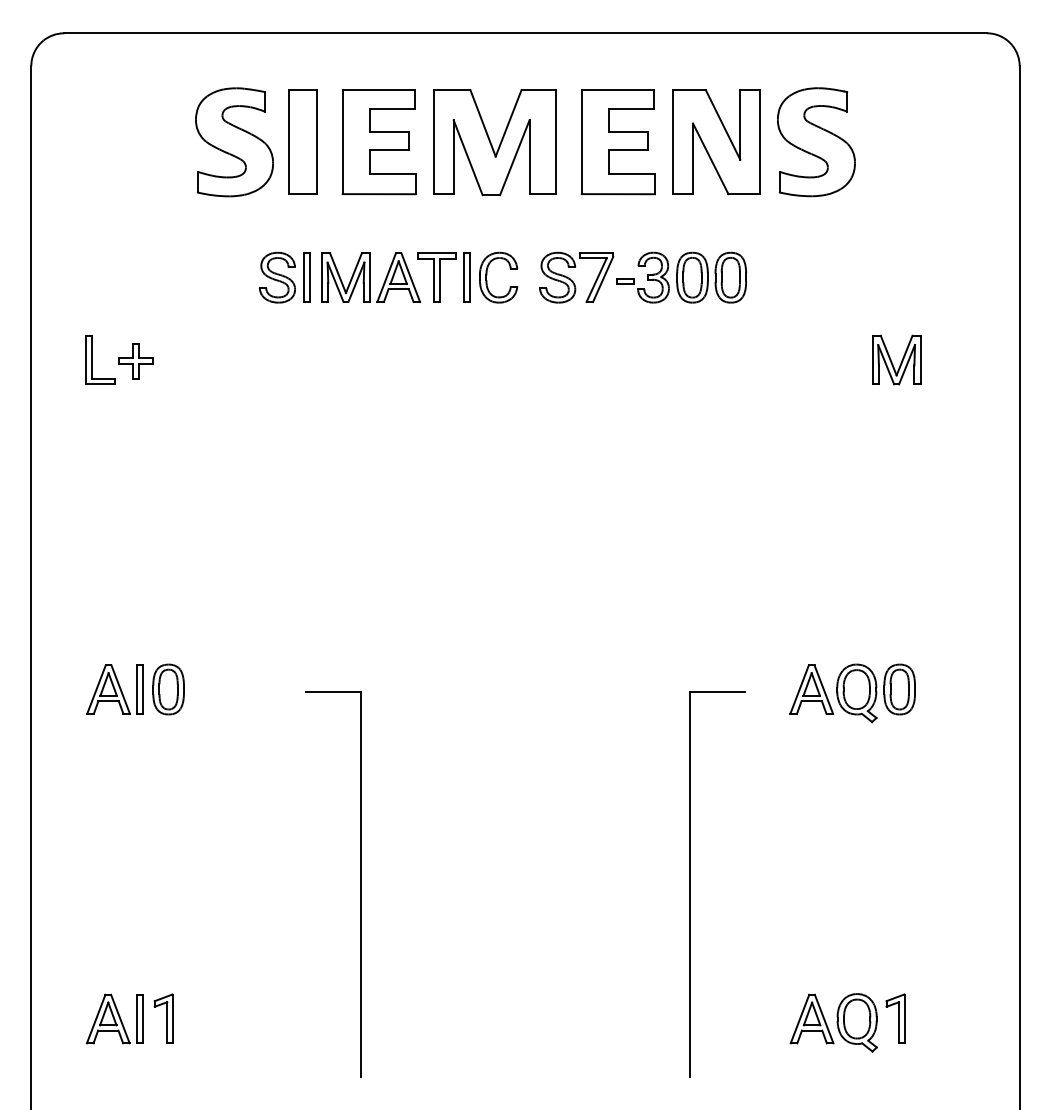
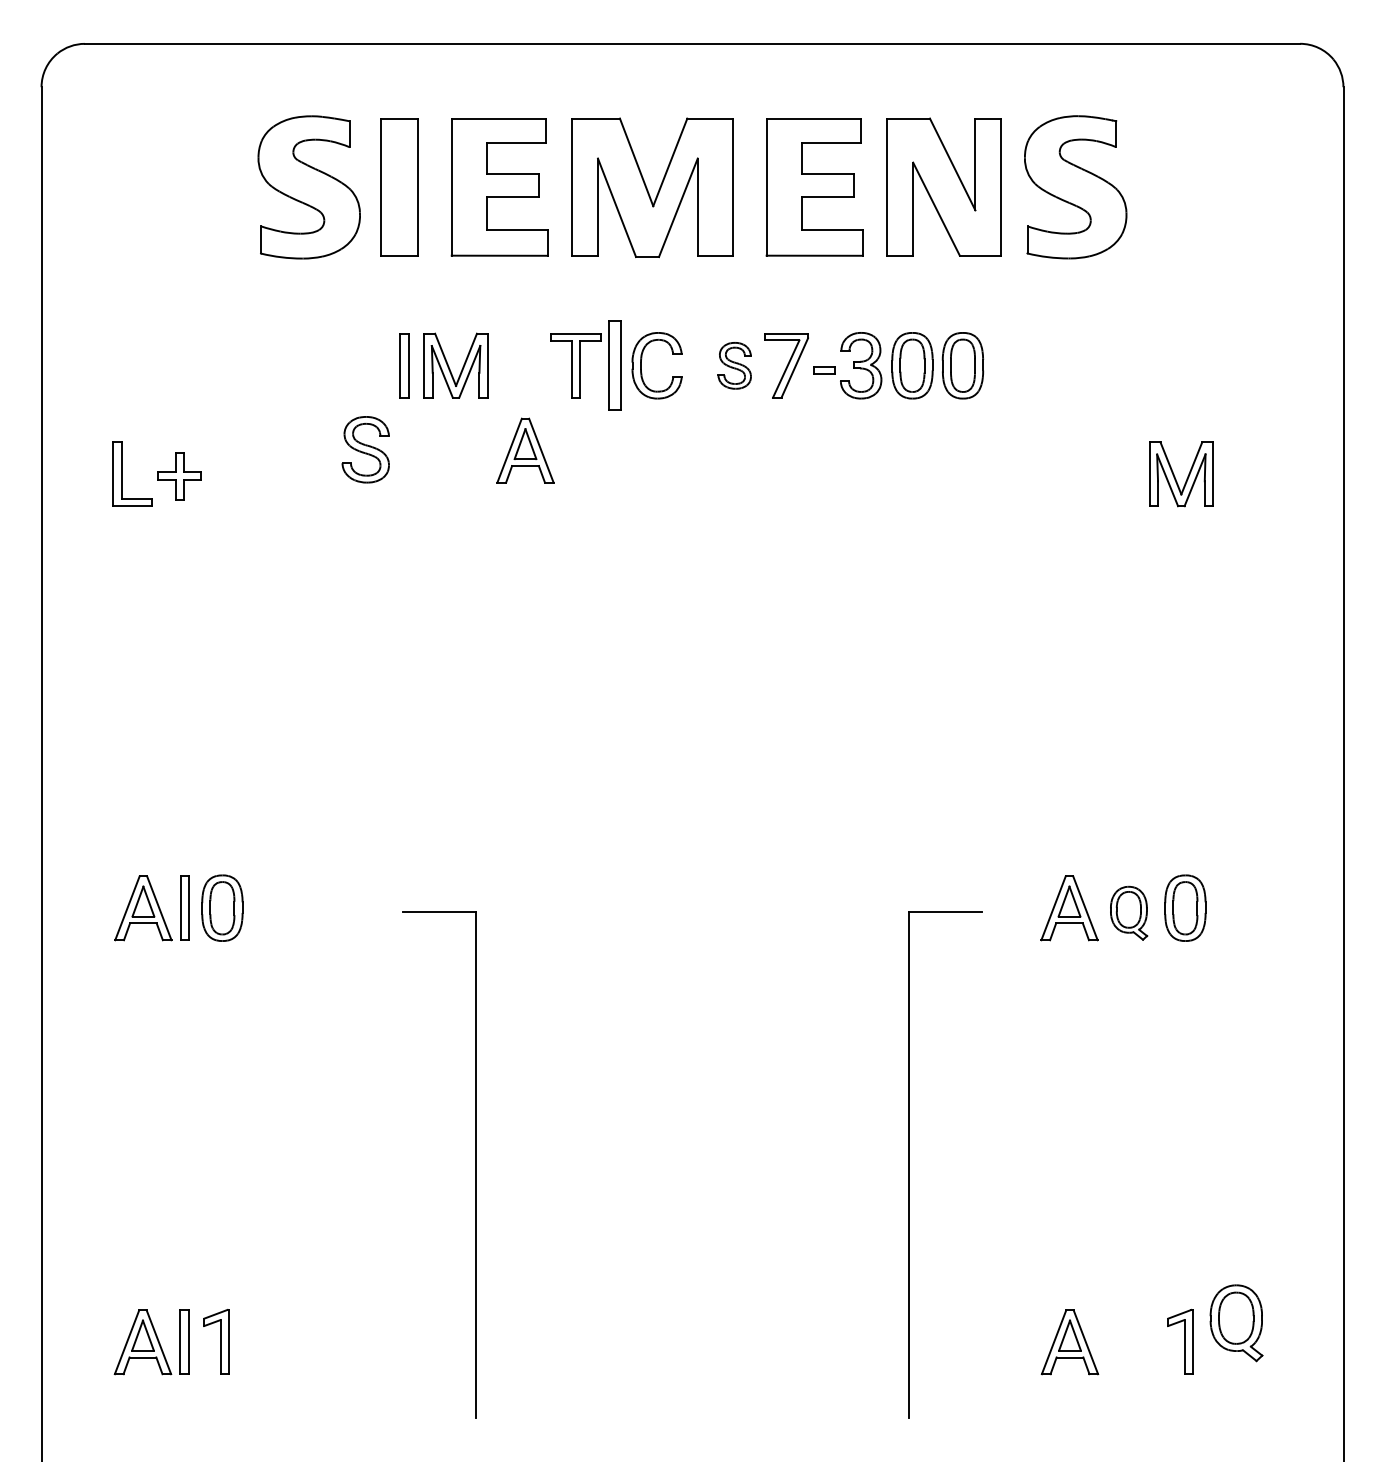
part: (277, 277) -> (365, 449), moved
part: (398, 277) -> (525, 450), moved
part: (466, 277) -> (614, 365), size x1.4
part: (557, 277) -> (734, 365), size x0.7
part: (856, 693) -> (1128, 913), size x0.7
part: (857, 1023) -> (1236, 1323), moved

